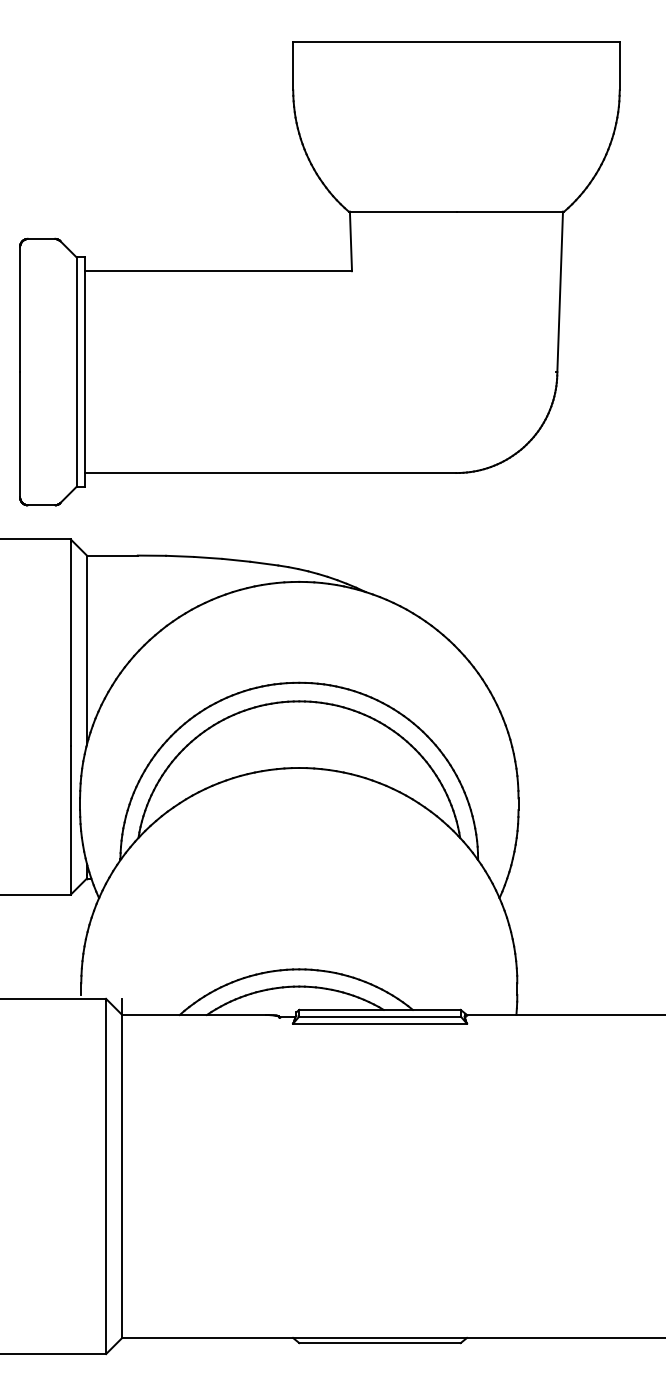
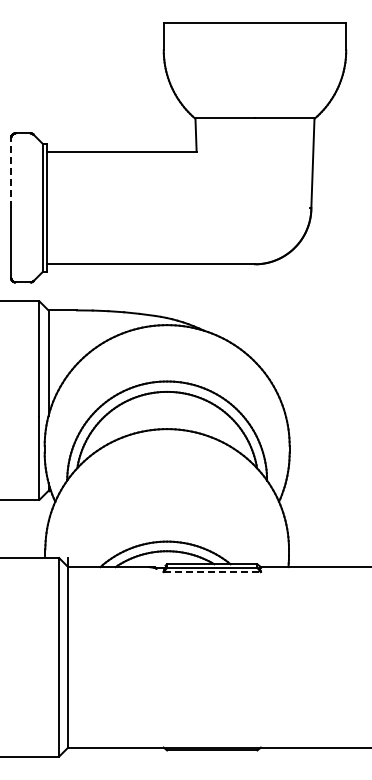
line: (20, 308) -> (11, 172), solid -> dashed
line: (380, 1024) -> (212, 572), solid -> dashed

